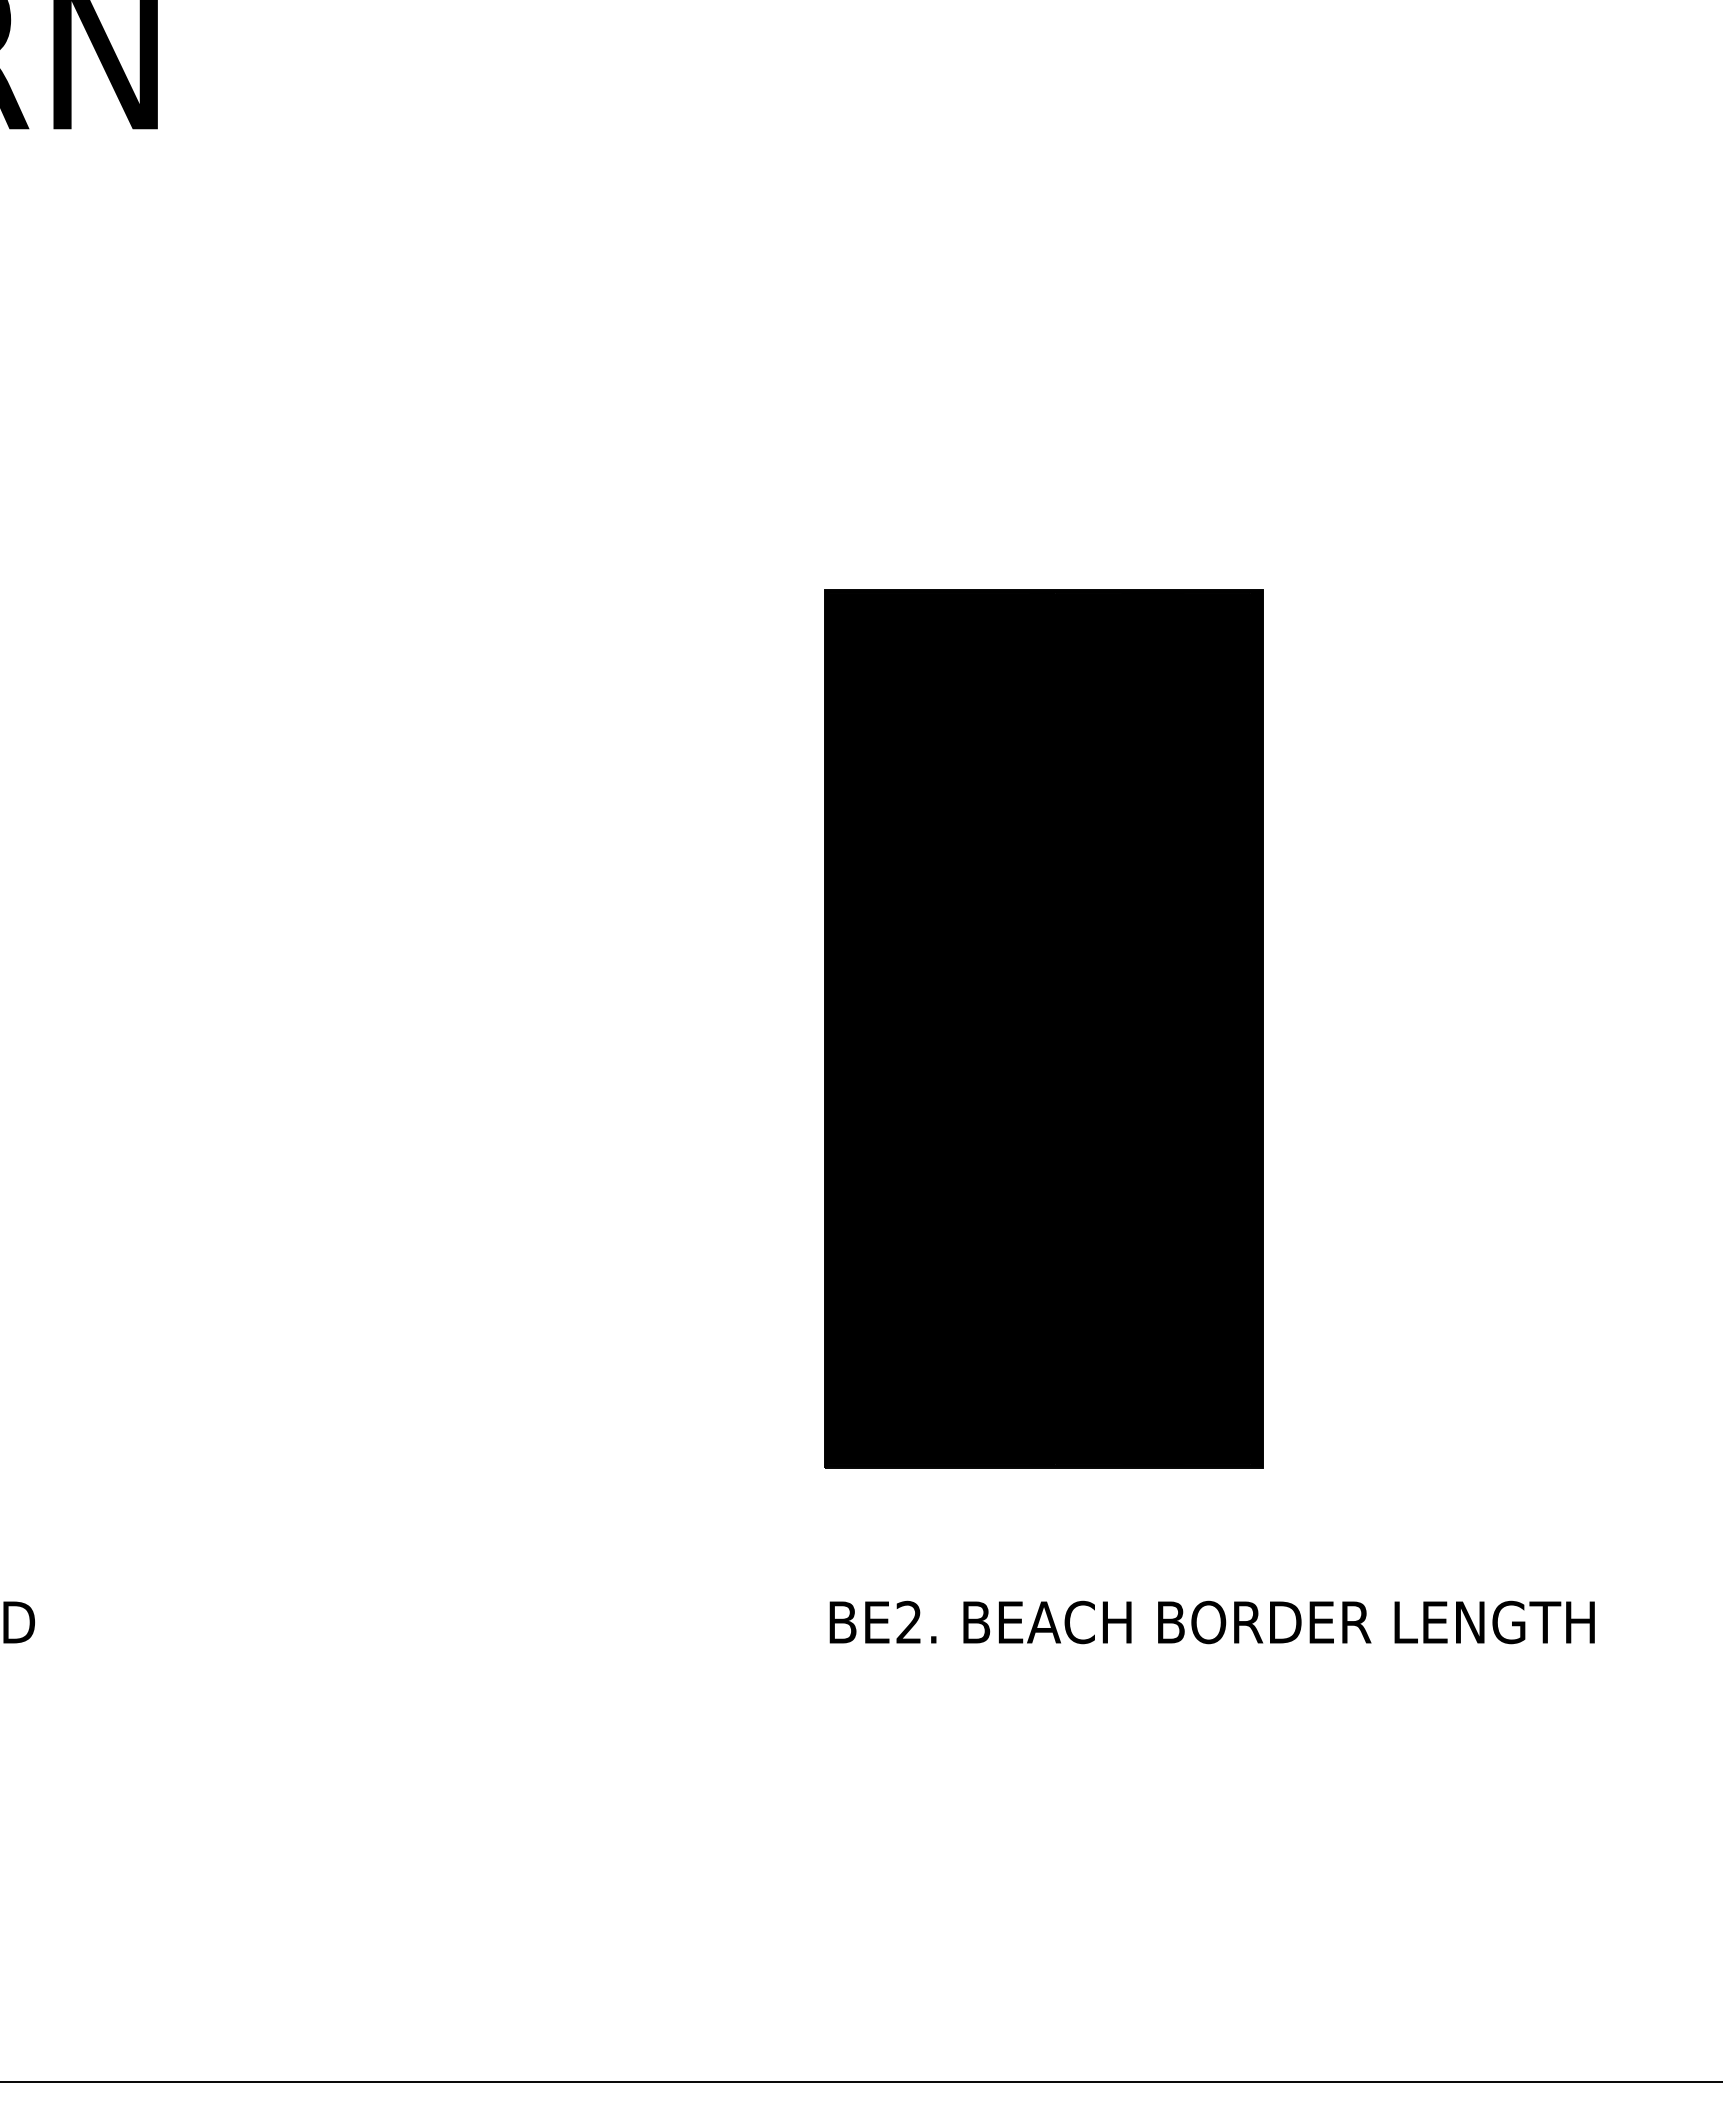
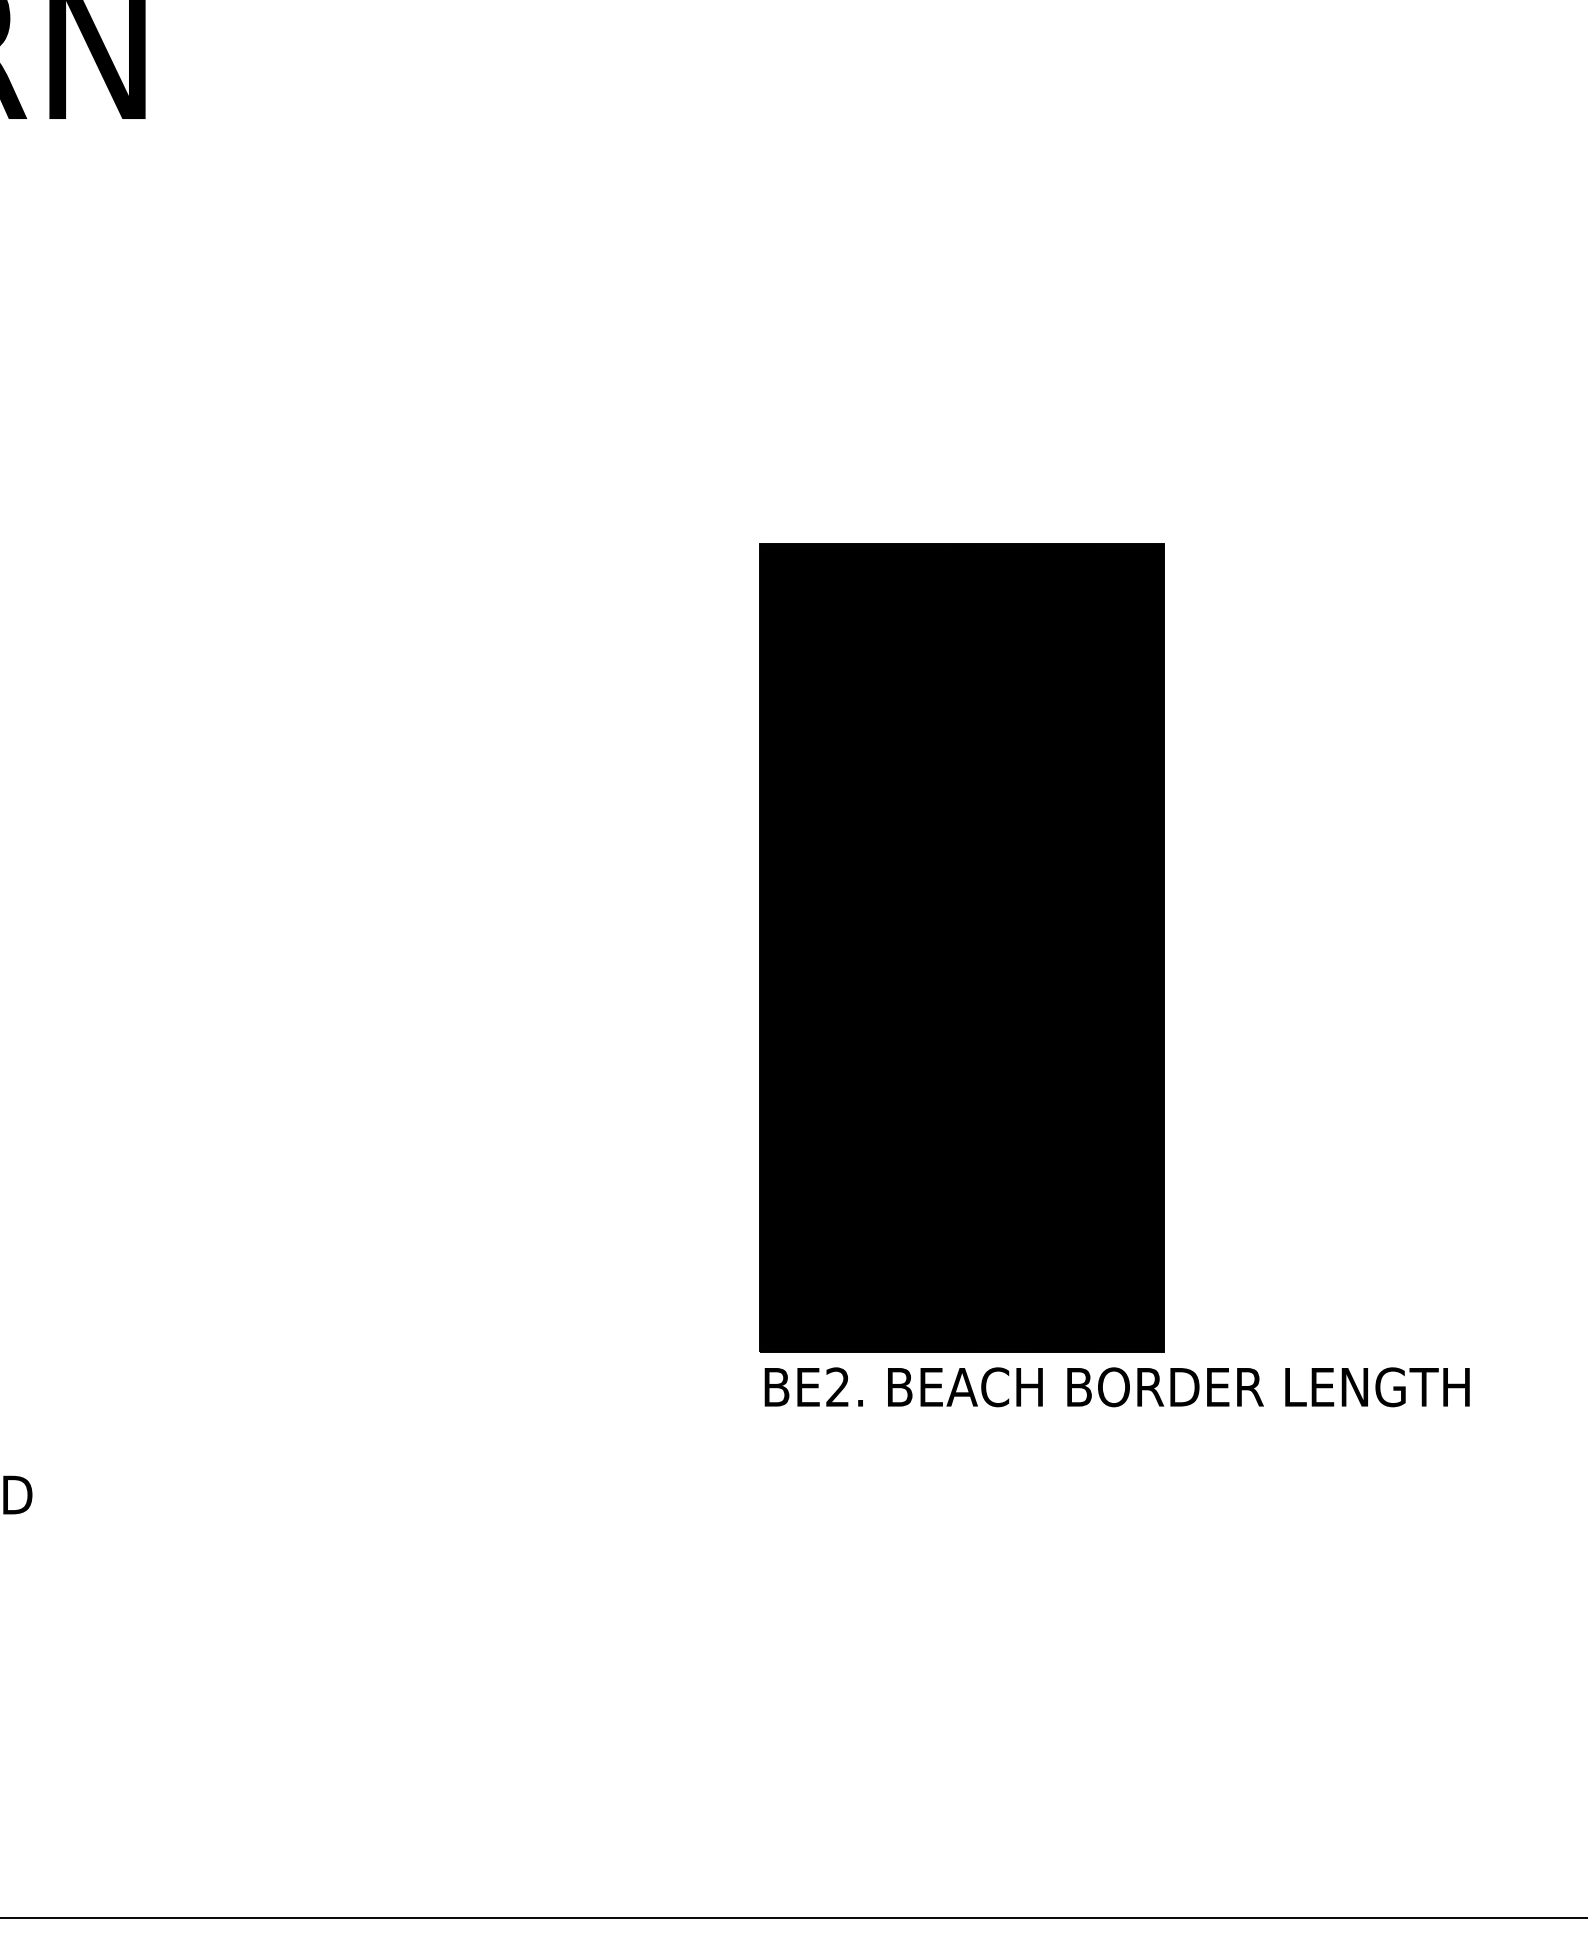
text: (1211, 1622) -> (1116, 1387), moved

